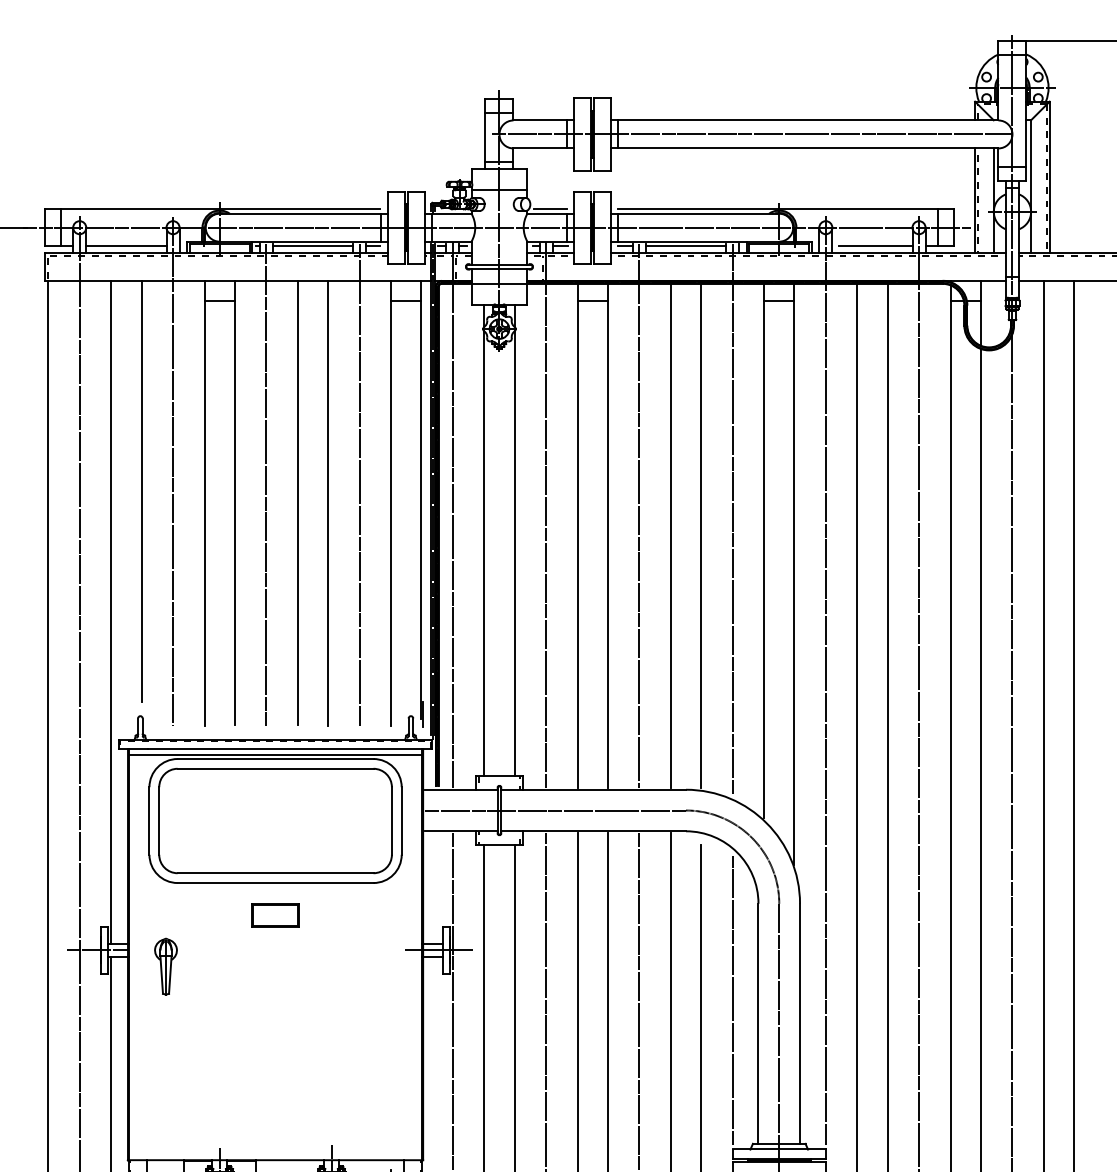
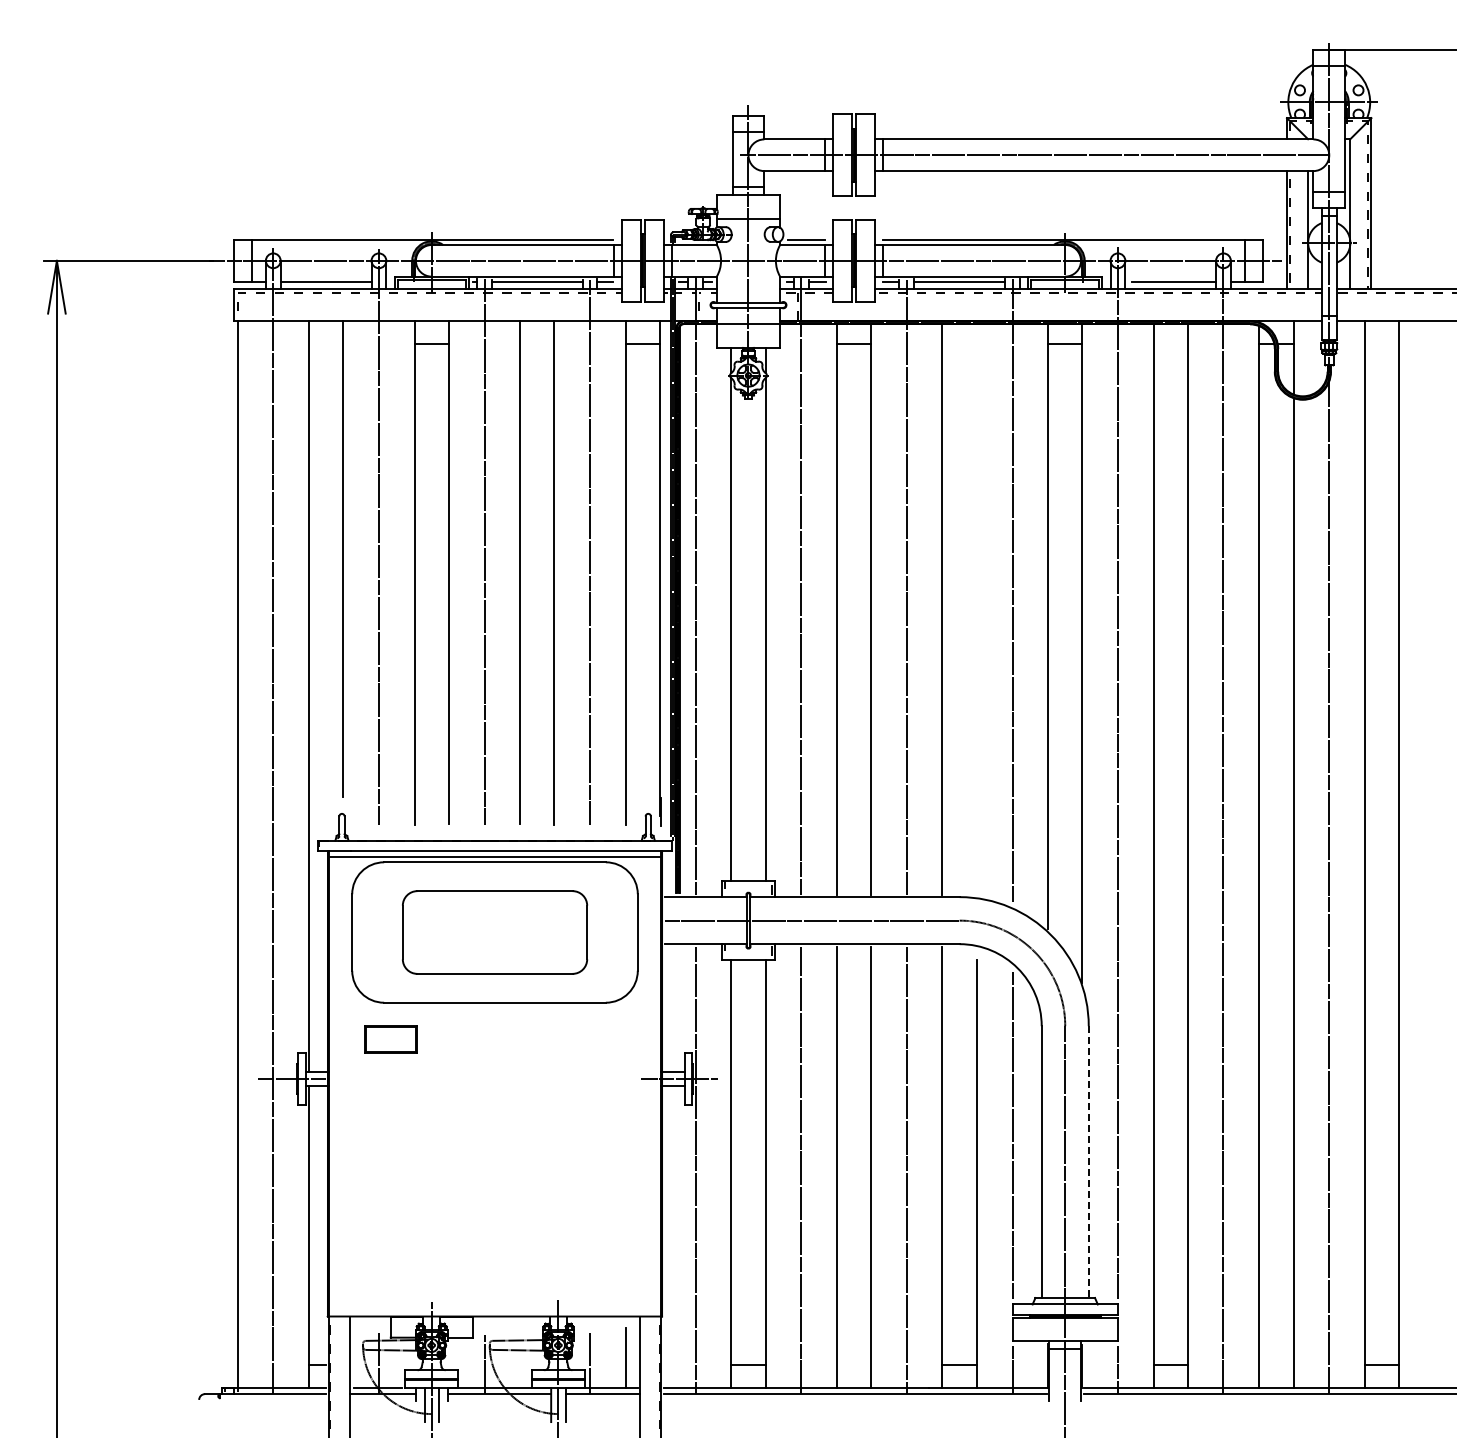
line: (700, 535) -> (976, 609), removed
part: (275, 820) -> (494, 932), size x0.7
part: (275, 915) -> (390, 1039), moved
part: (165, 966) -> (370, 1097), removed
line: (799, 1024) -> (1088, 1162), solid -> dashed

